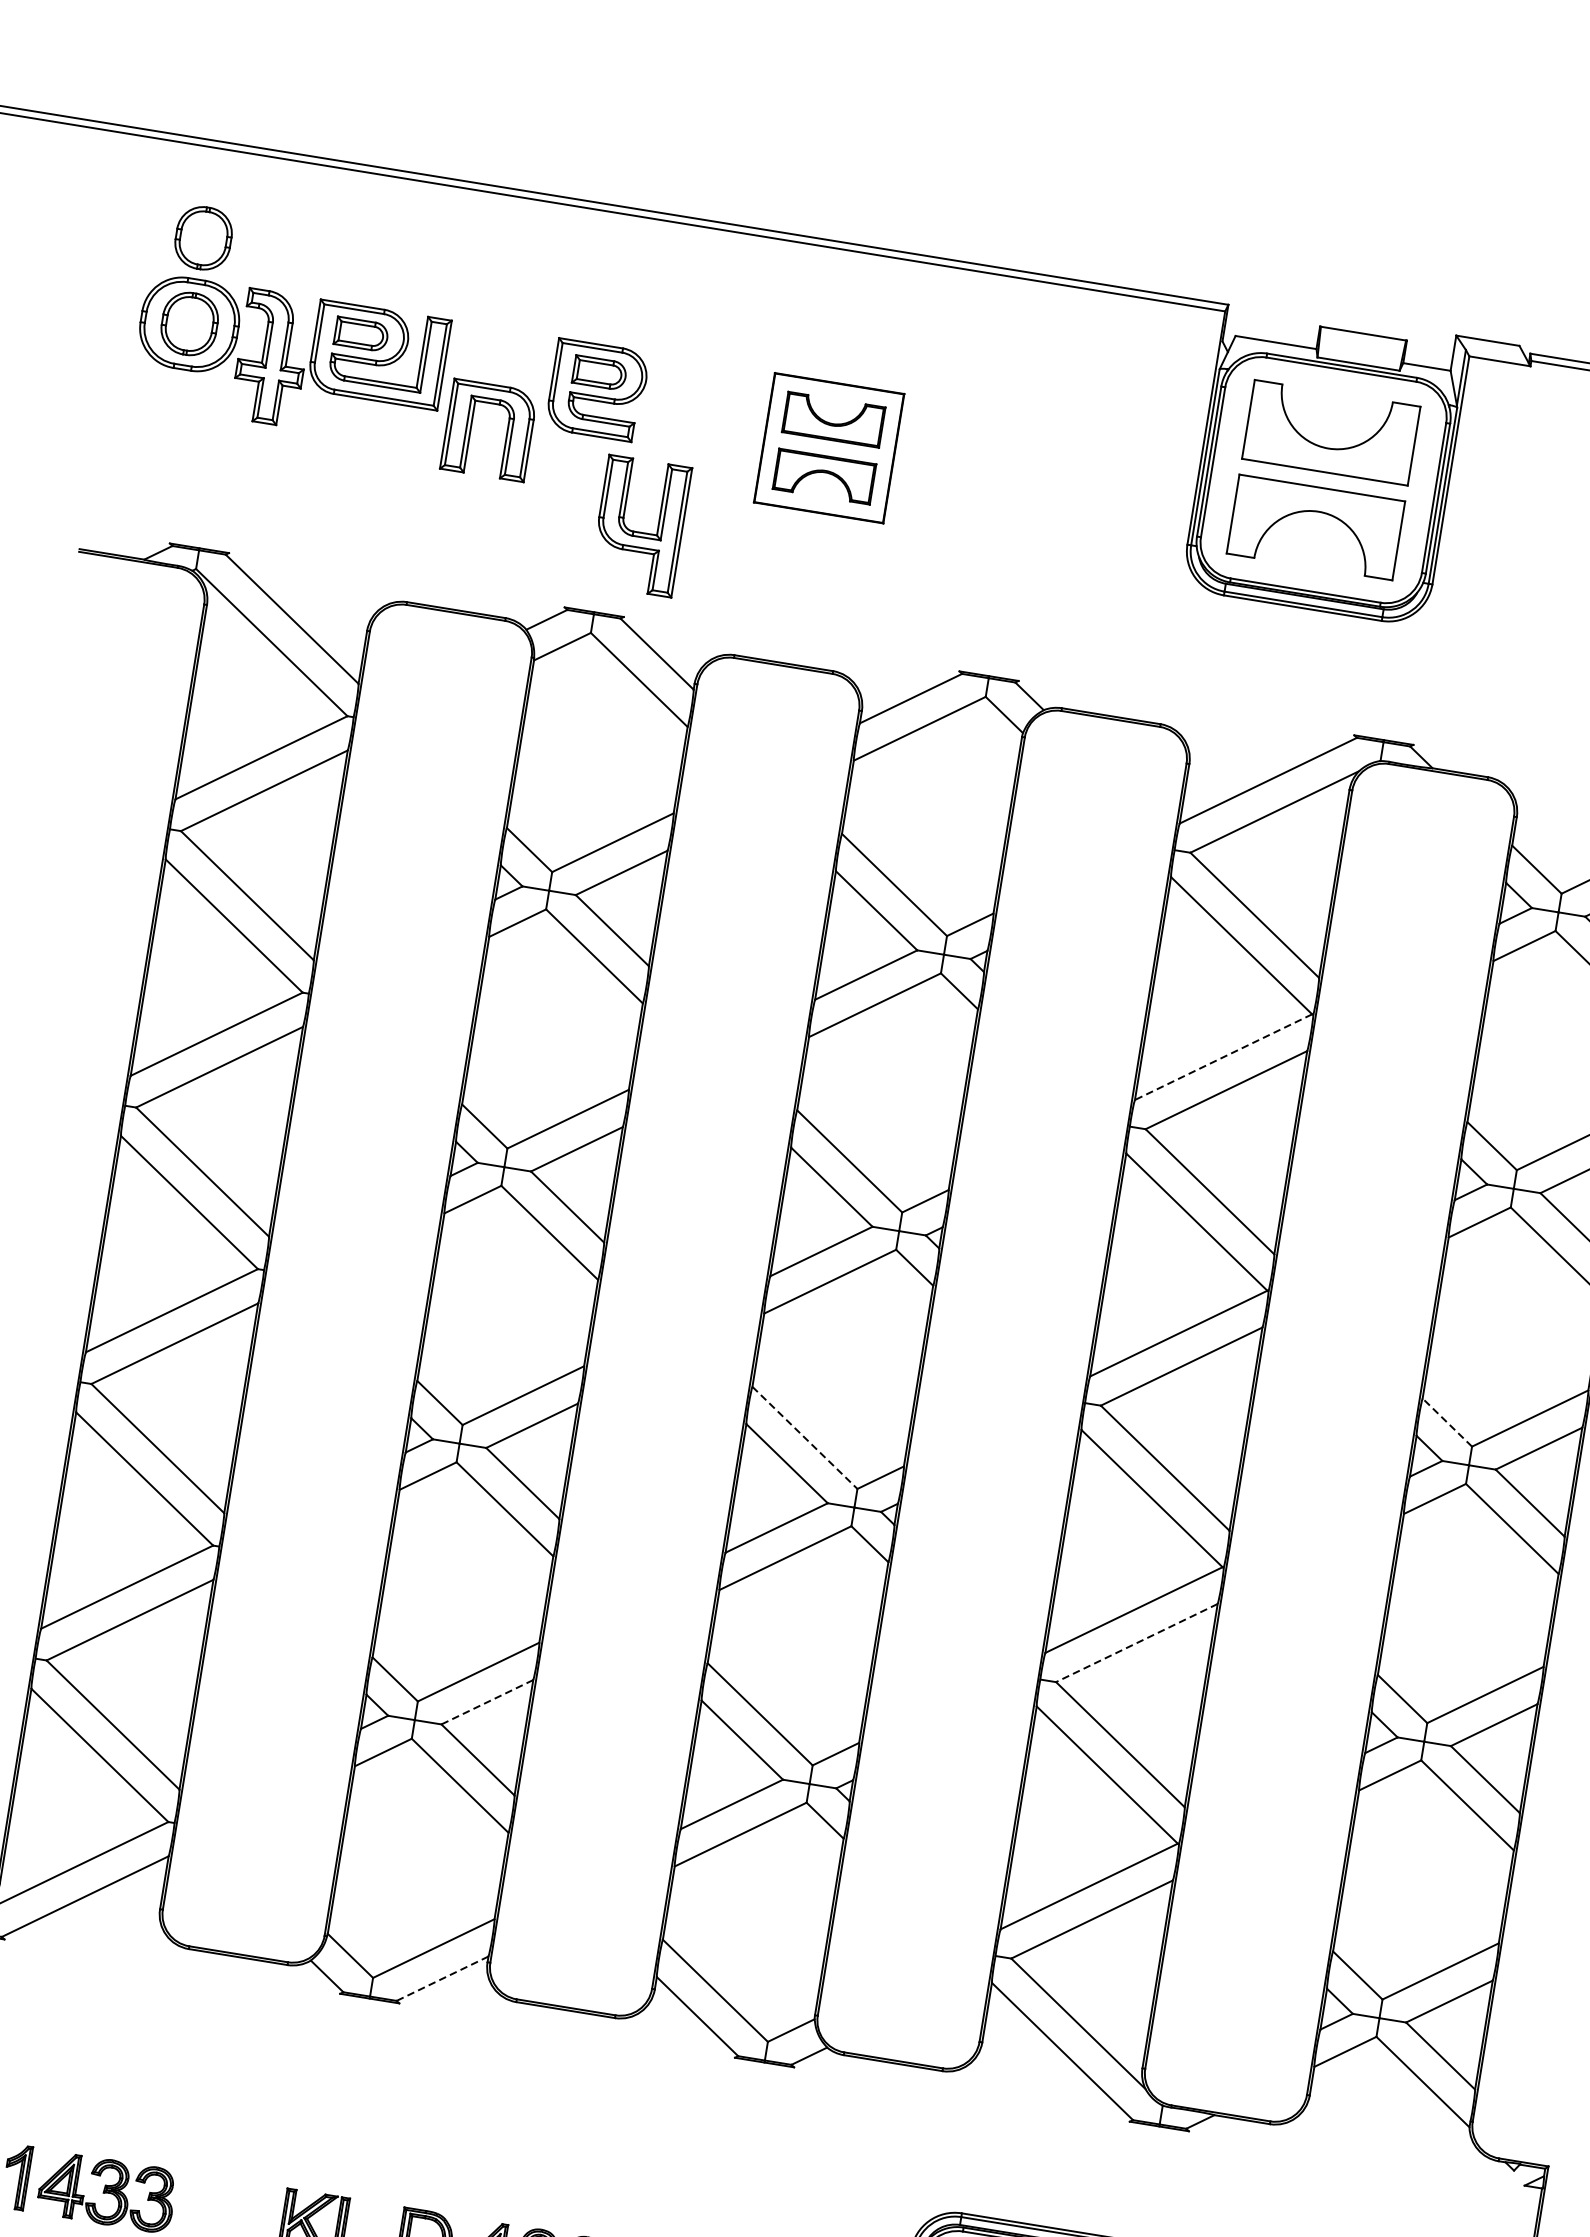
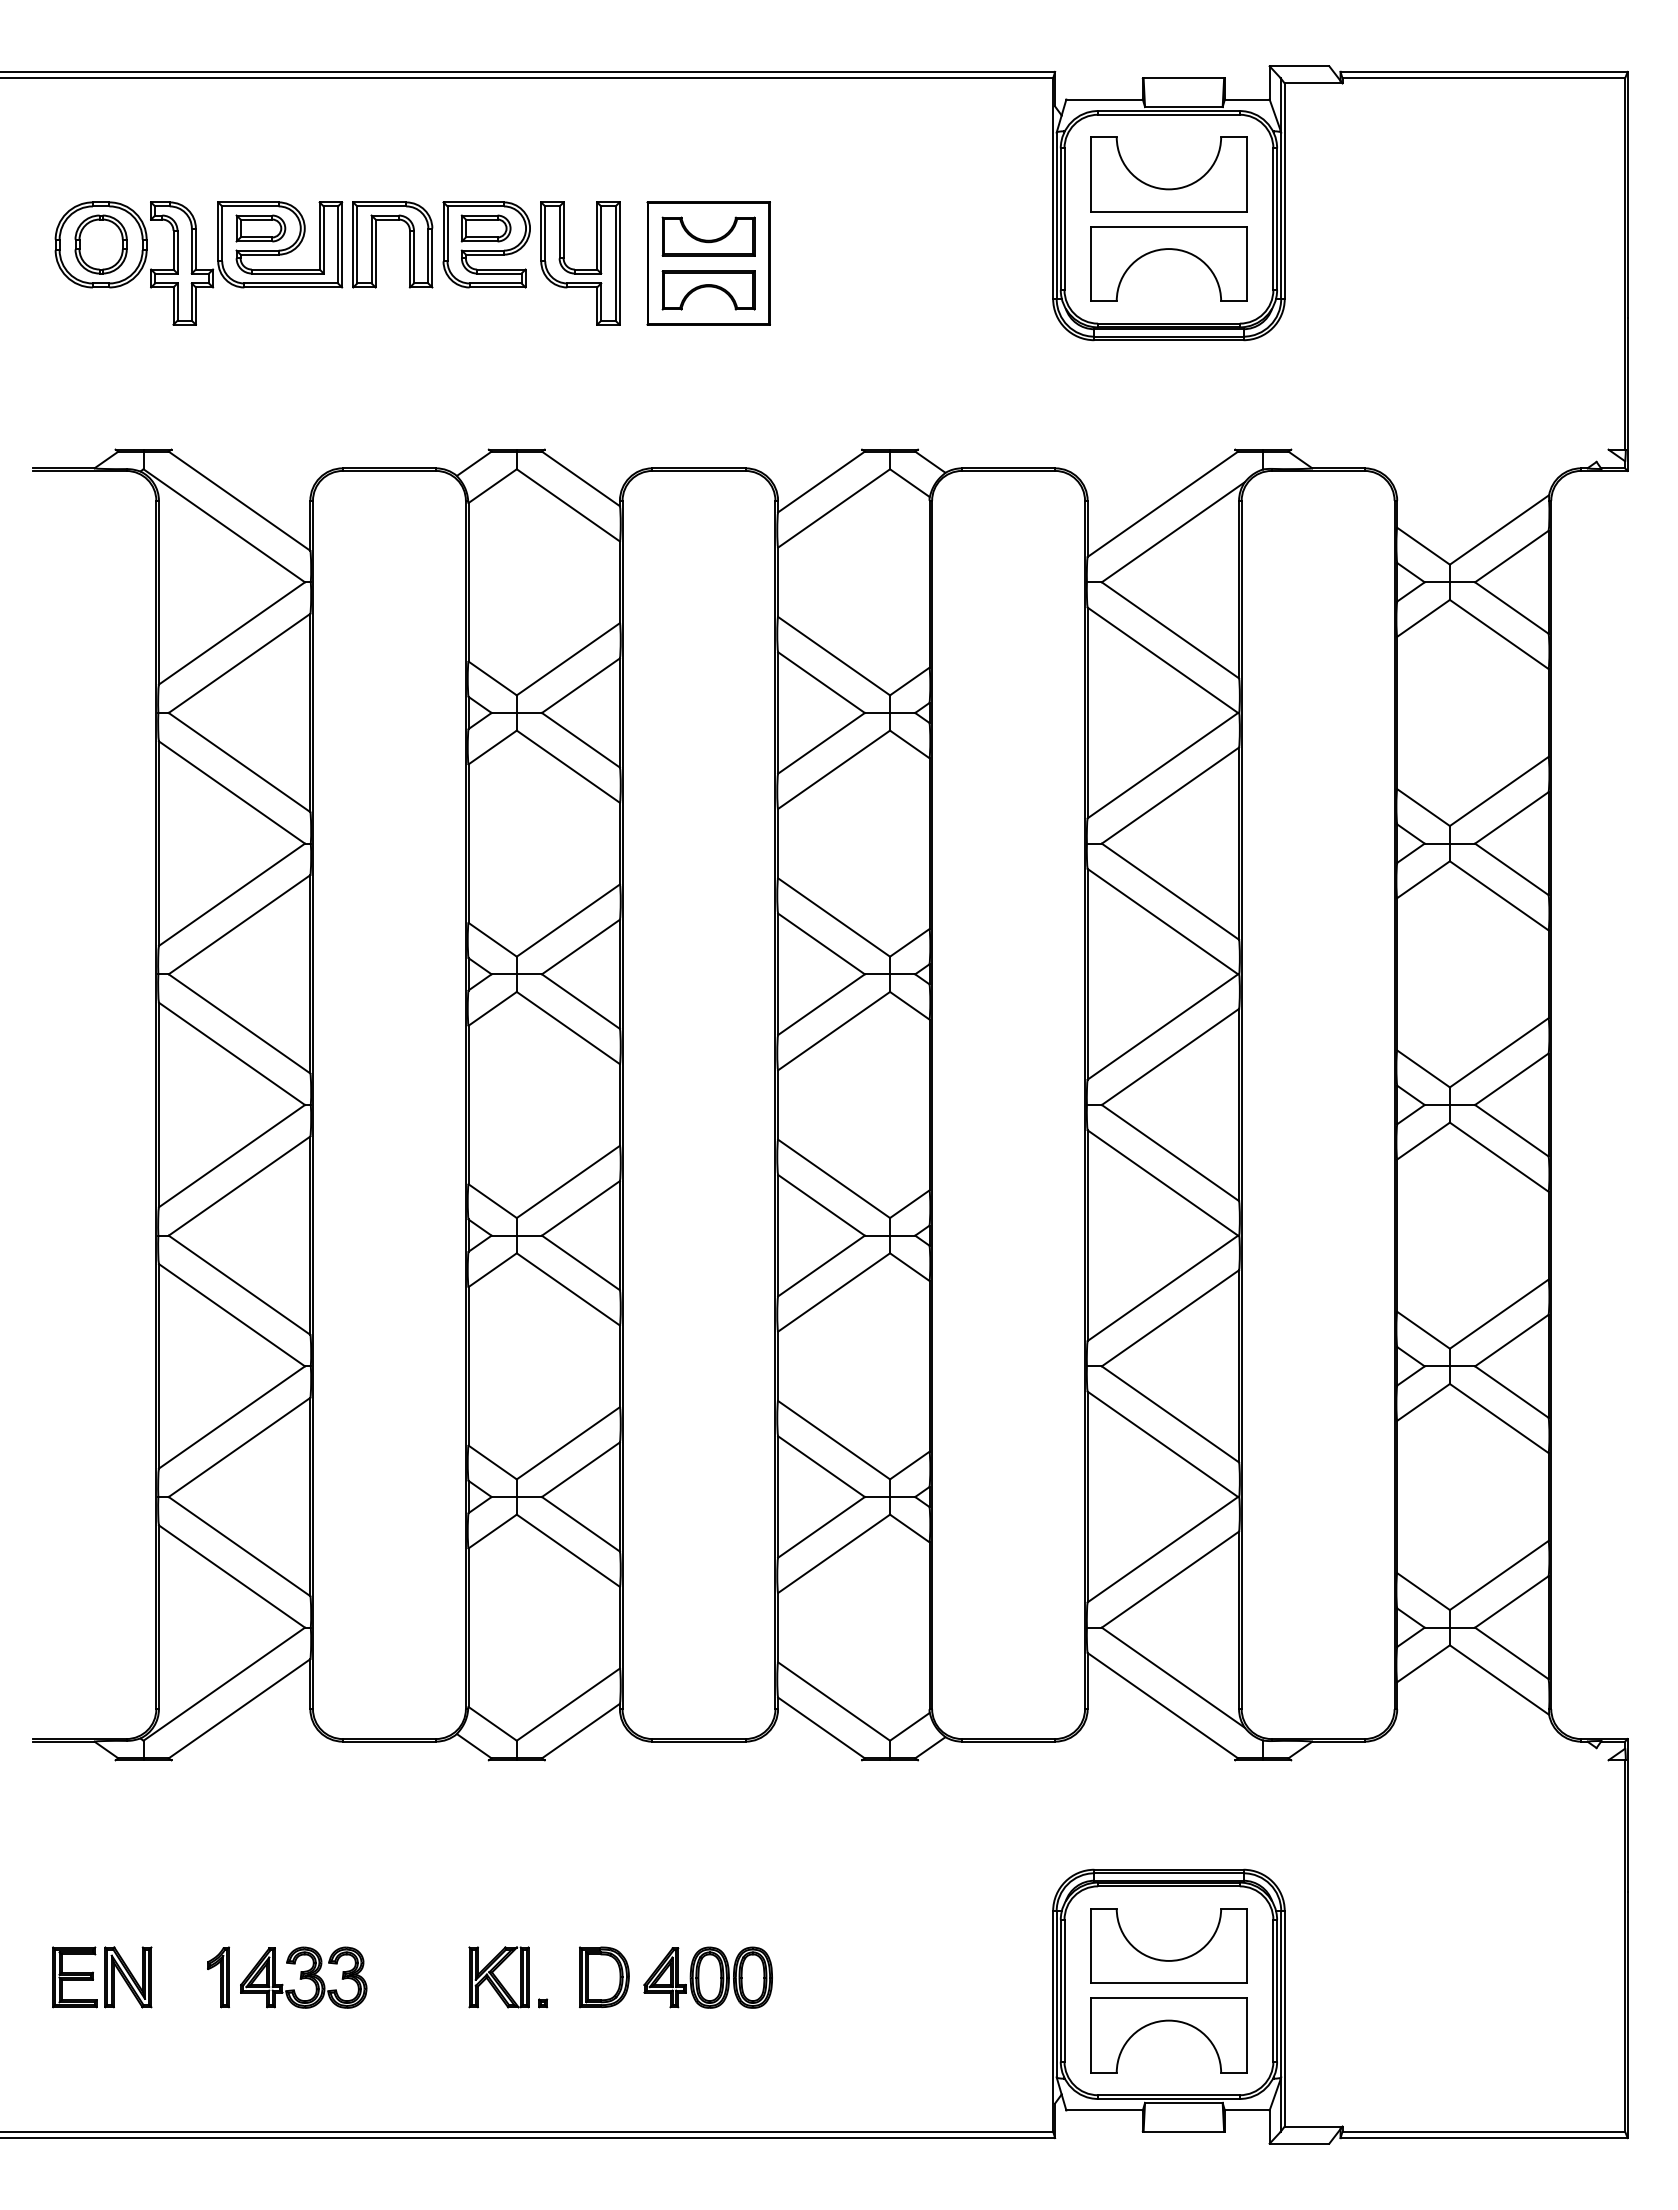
part: (202, 238) -> (100, 163), removed
part: (471, 427) -> (376, 244), moved
part: (640, 526) -> (580, 263), moved
line: (1223, 1056) -> (1162, 765), dashed -> solid
line: (1447, 1422) -> (1423, 1068), dashed -> solid
line: (805, 1438) -> (834, 1179), dashed -> solid
line: (1136, 1643) -> (1170, 1318), dashed -> solid
line: (486, 1701) -> (580, 1469), dashed -> solid
line: (442, 1979) -> (580, 1731), dashed -> solid

